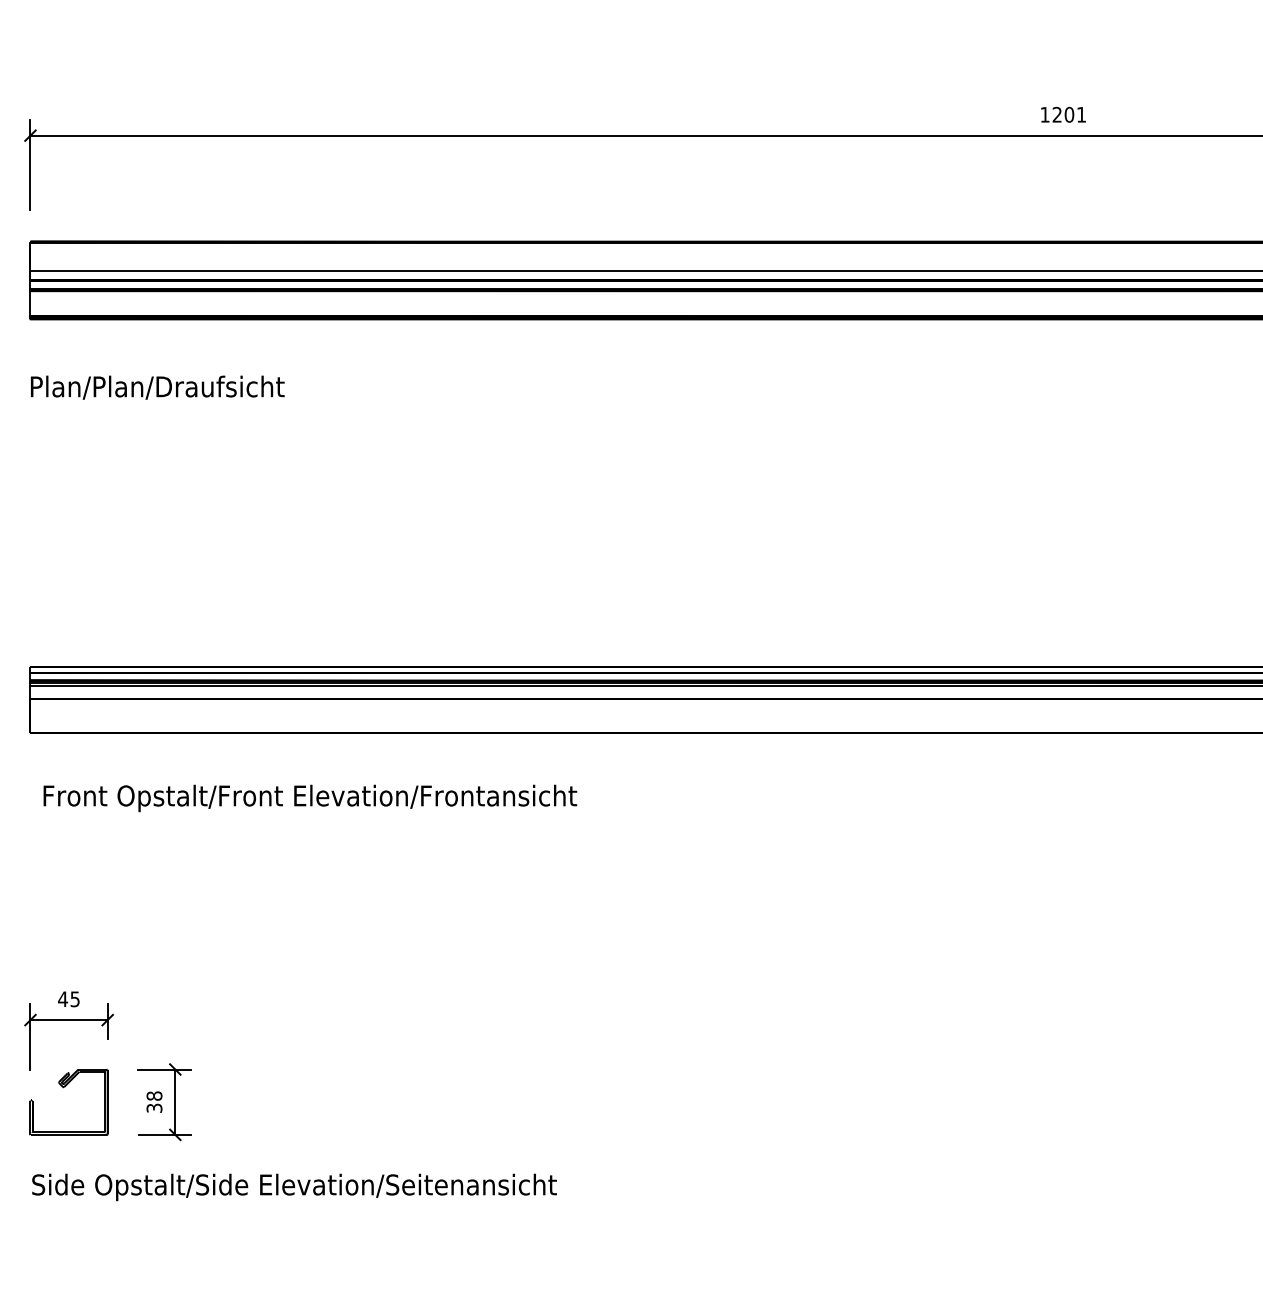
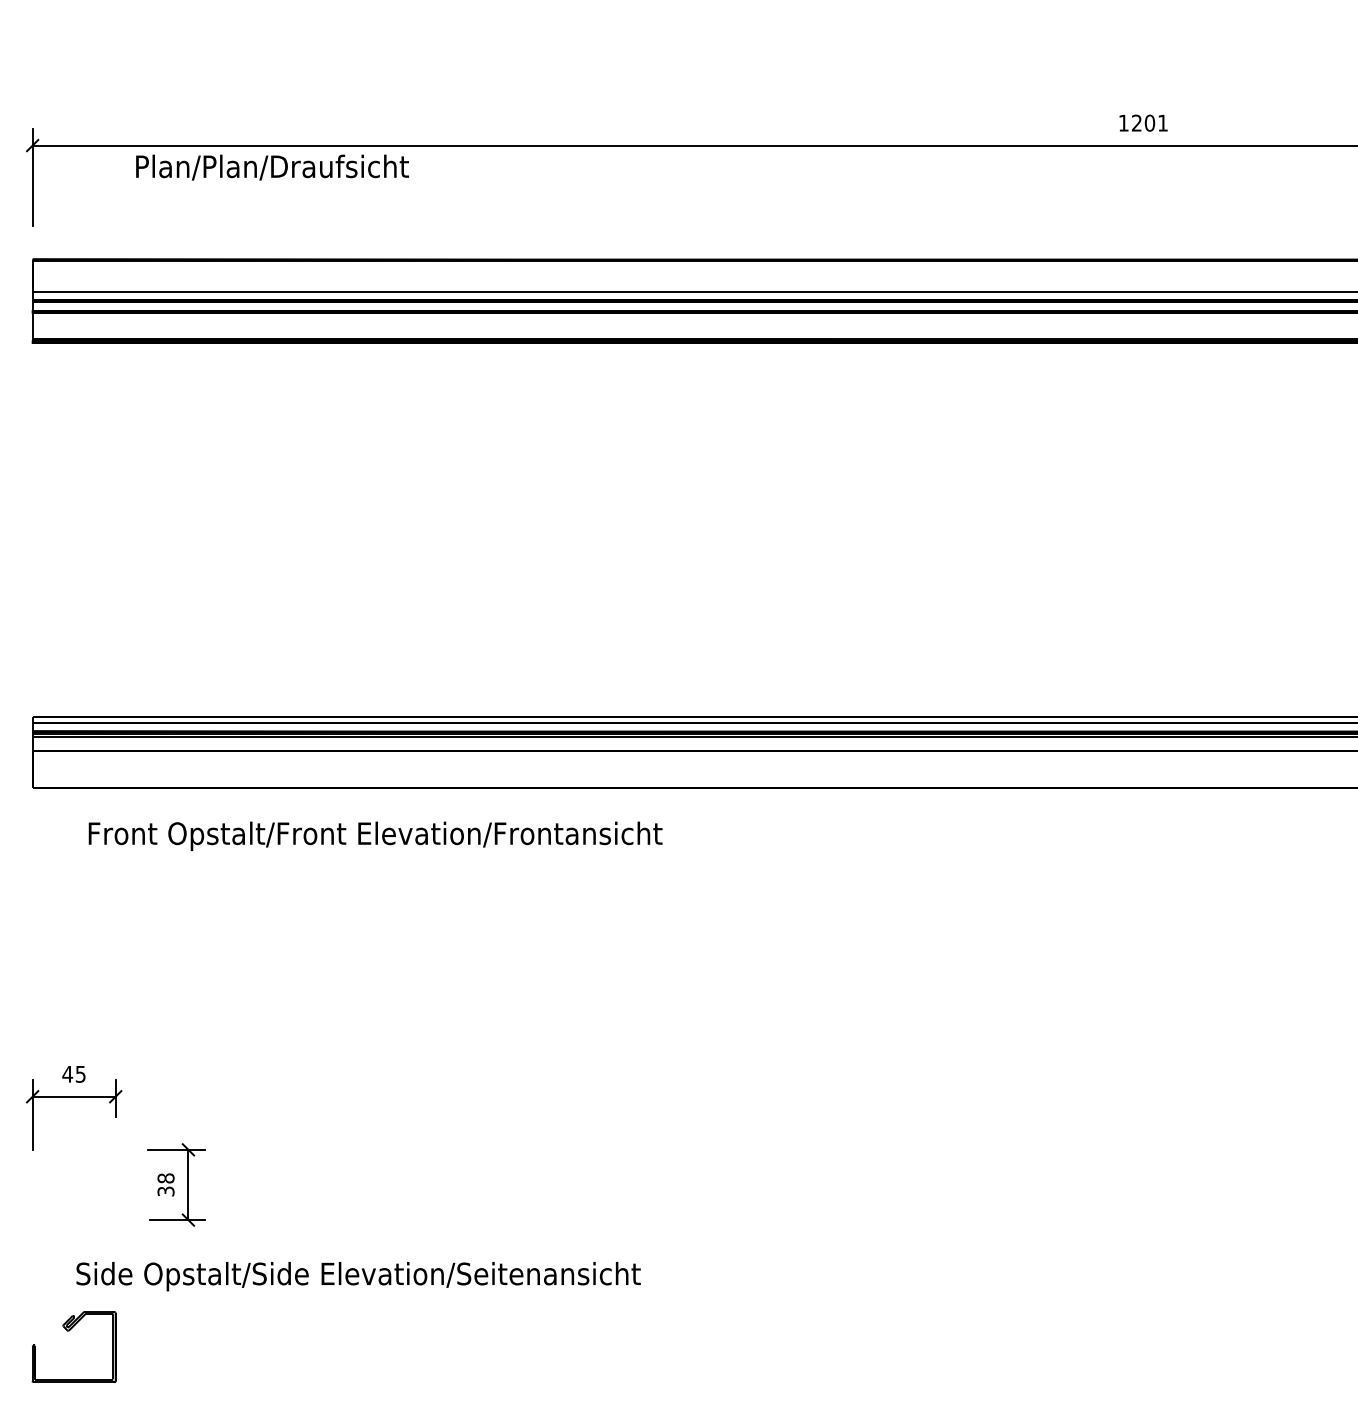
text: (157, 387) -> (272, 167), moved
text: (310, 797) -> (375, 835), moved
part: (64, 1087) -> (69, 1331), moved
text: (294, 1187) -> (358, 1276), moved

